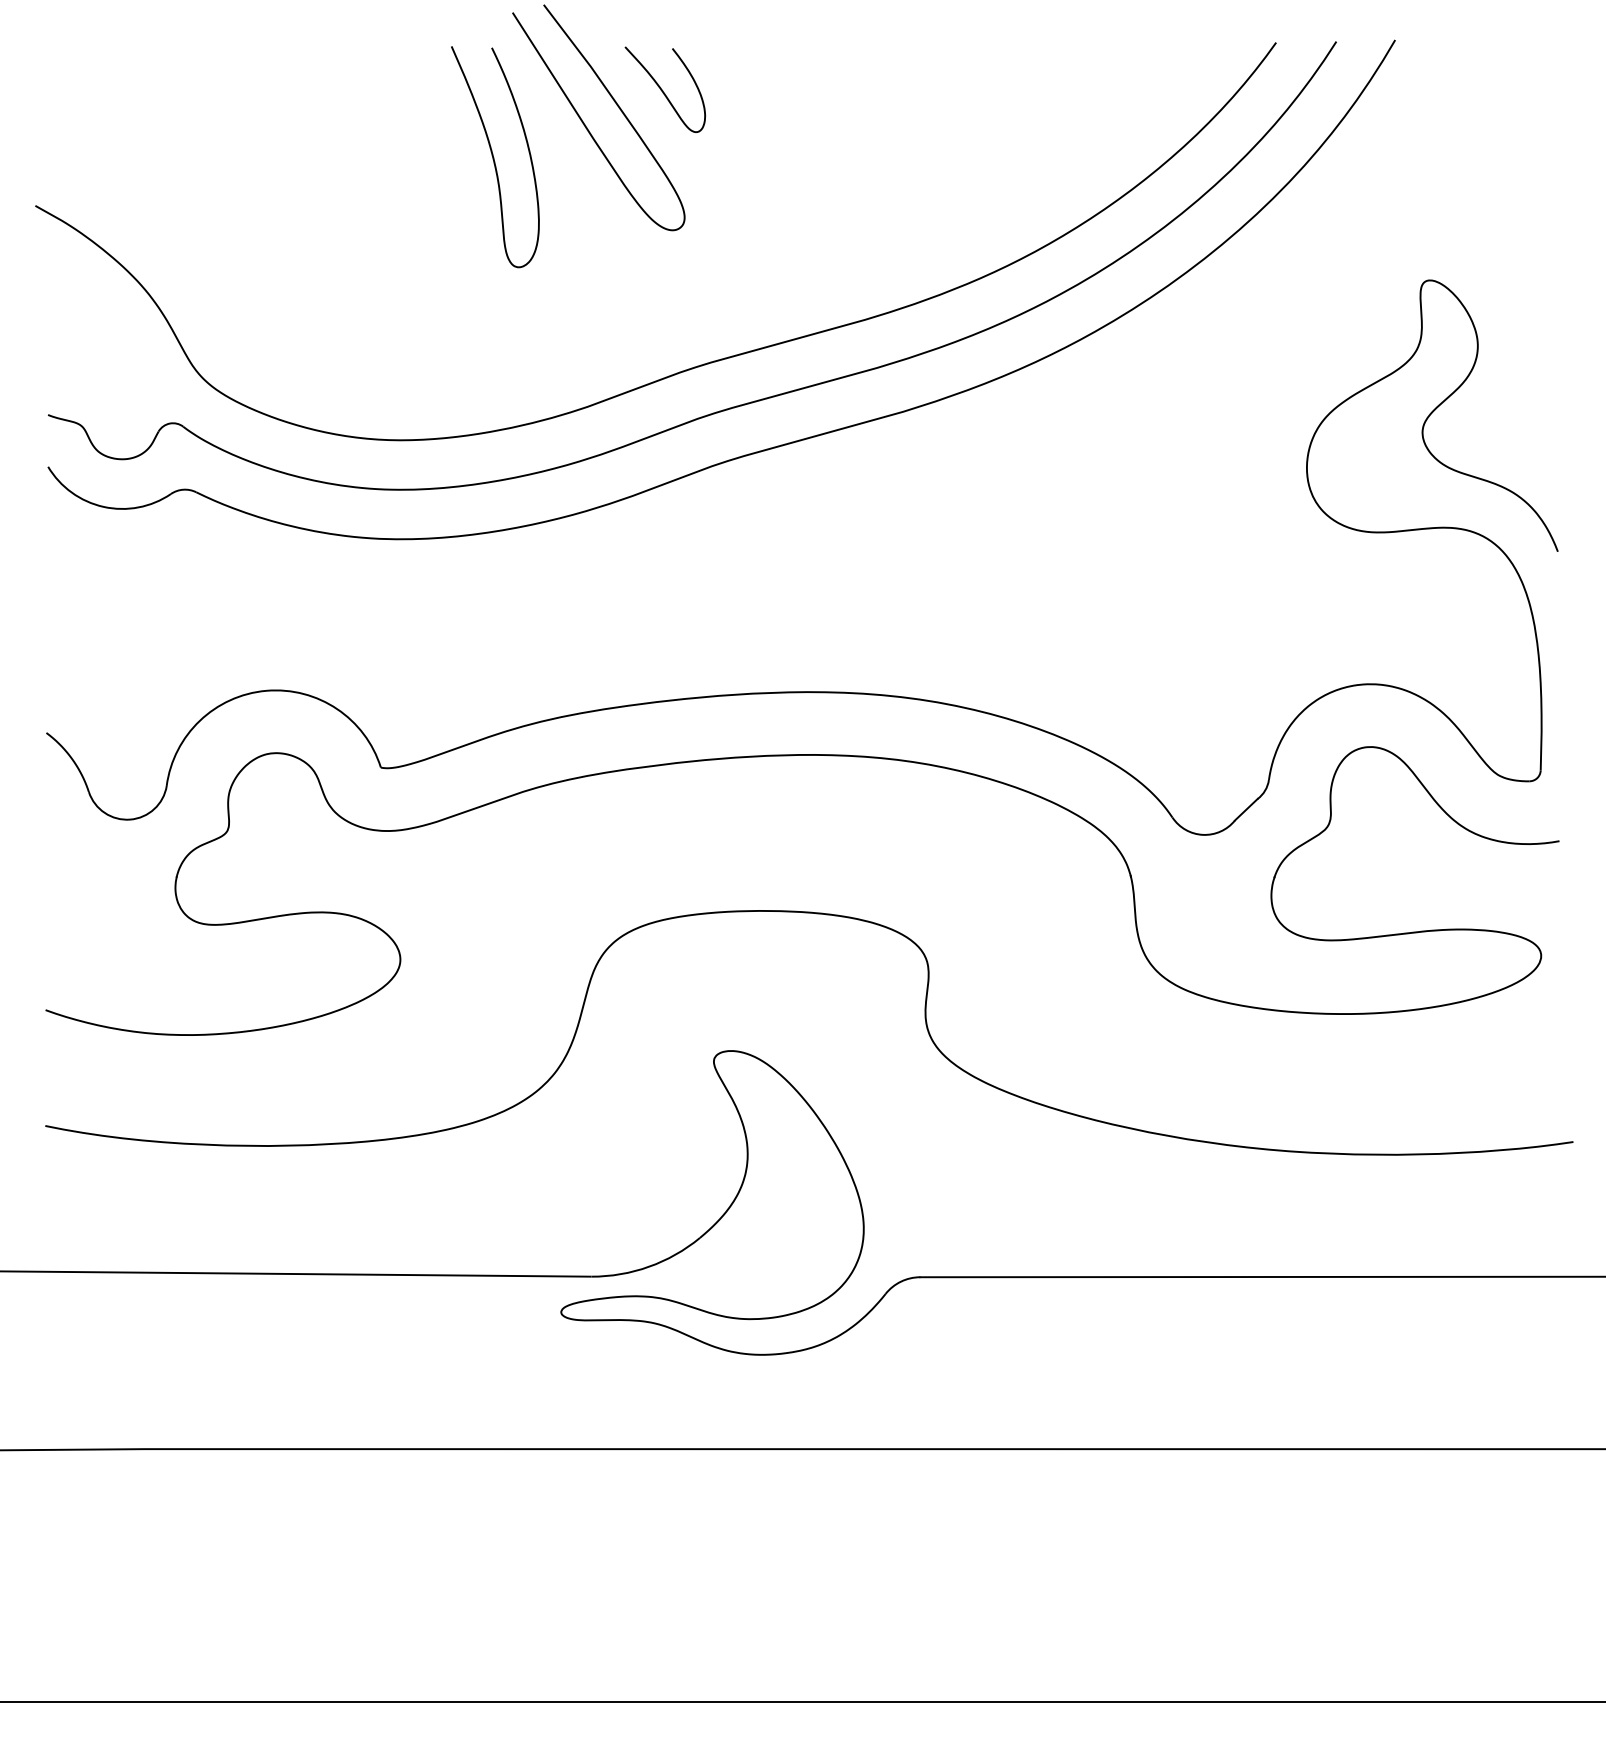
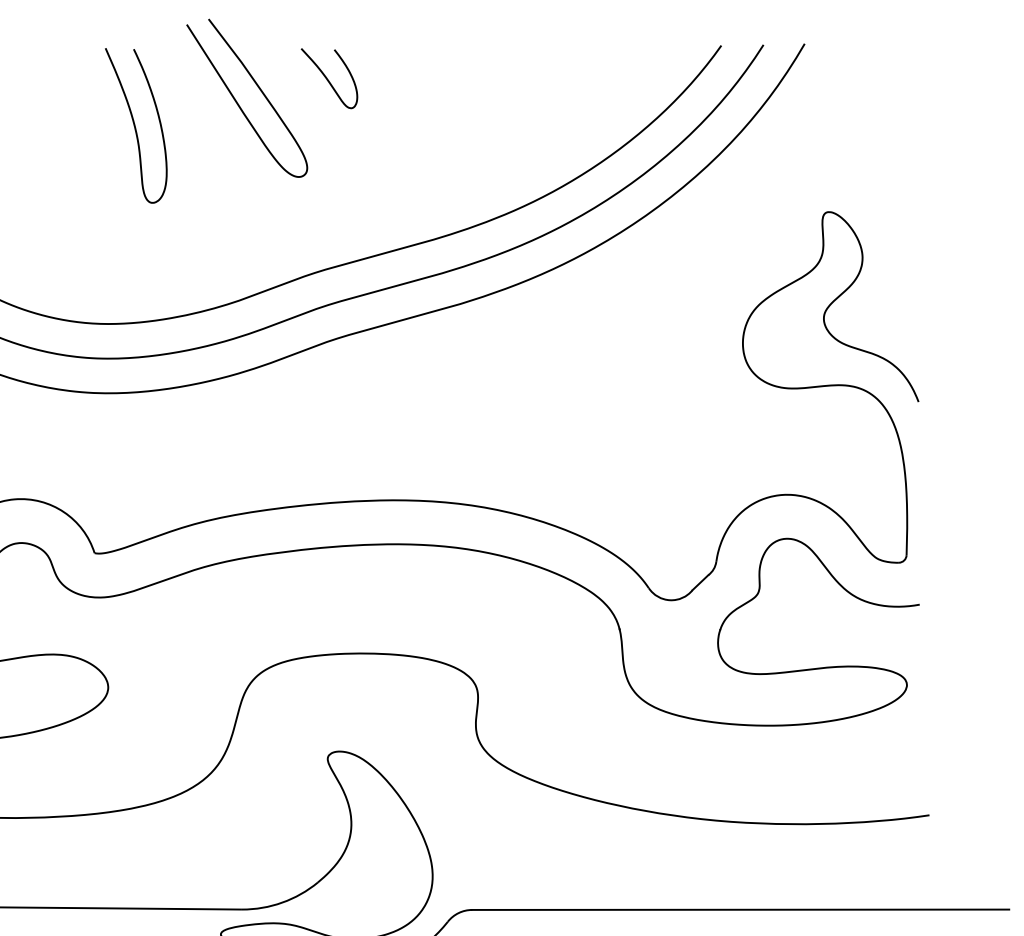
curve: (663, 90) -> (328, 79), moved
curve: (494, 157) -> (135, 126), moved

